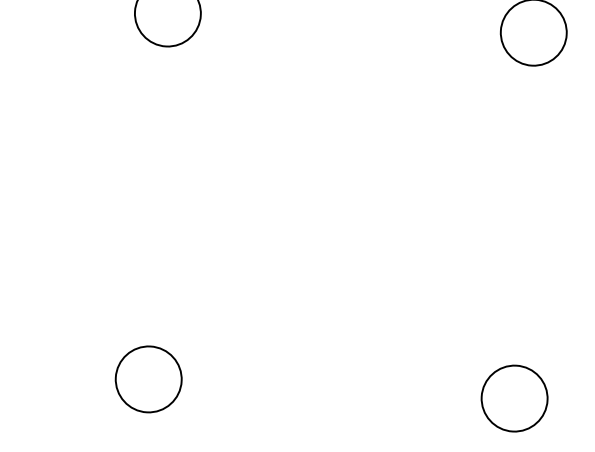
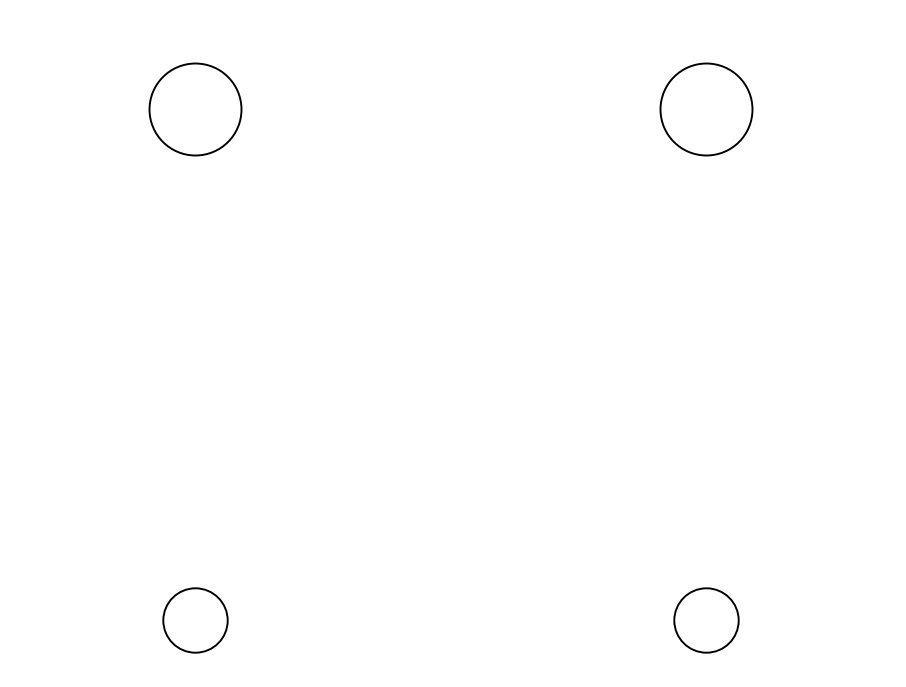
circle: (148, 379) -> (195, 620), size x0.7
circle: (514, 398) -> (706, 620), size x0.7

